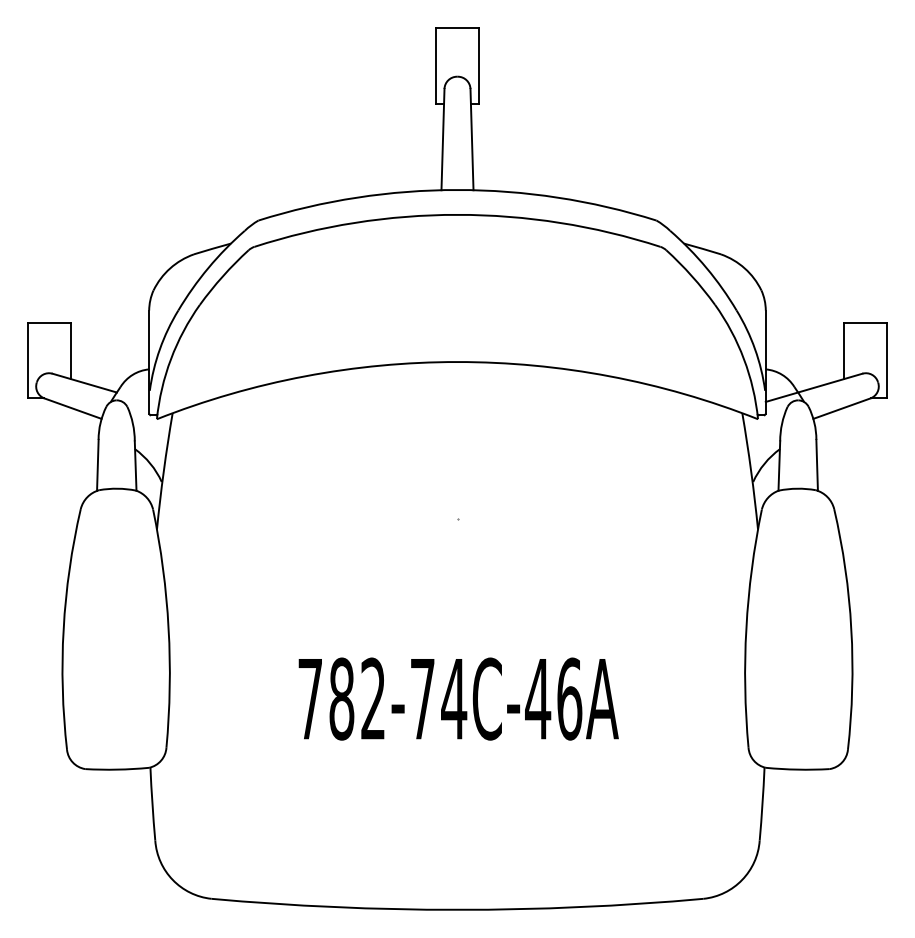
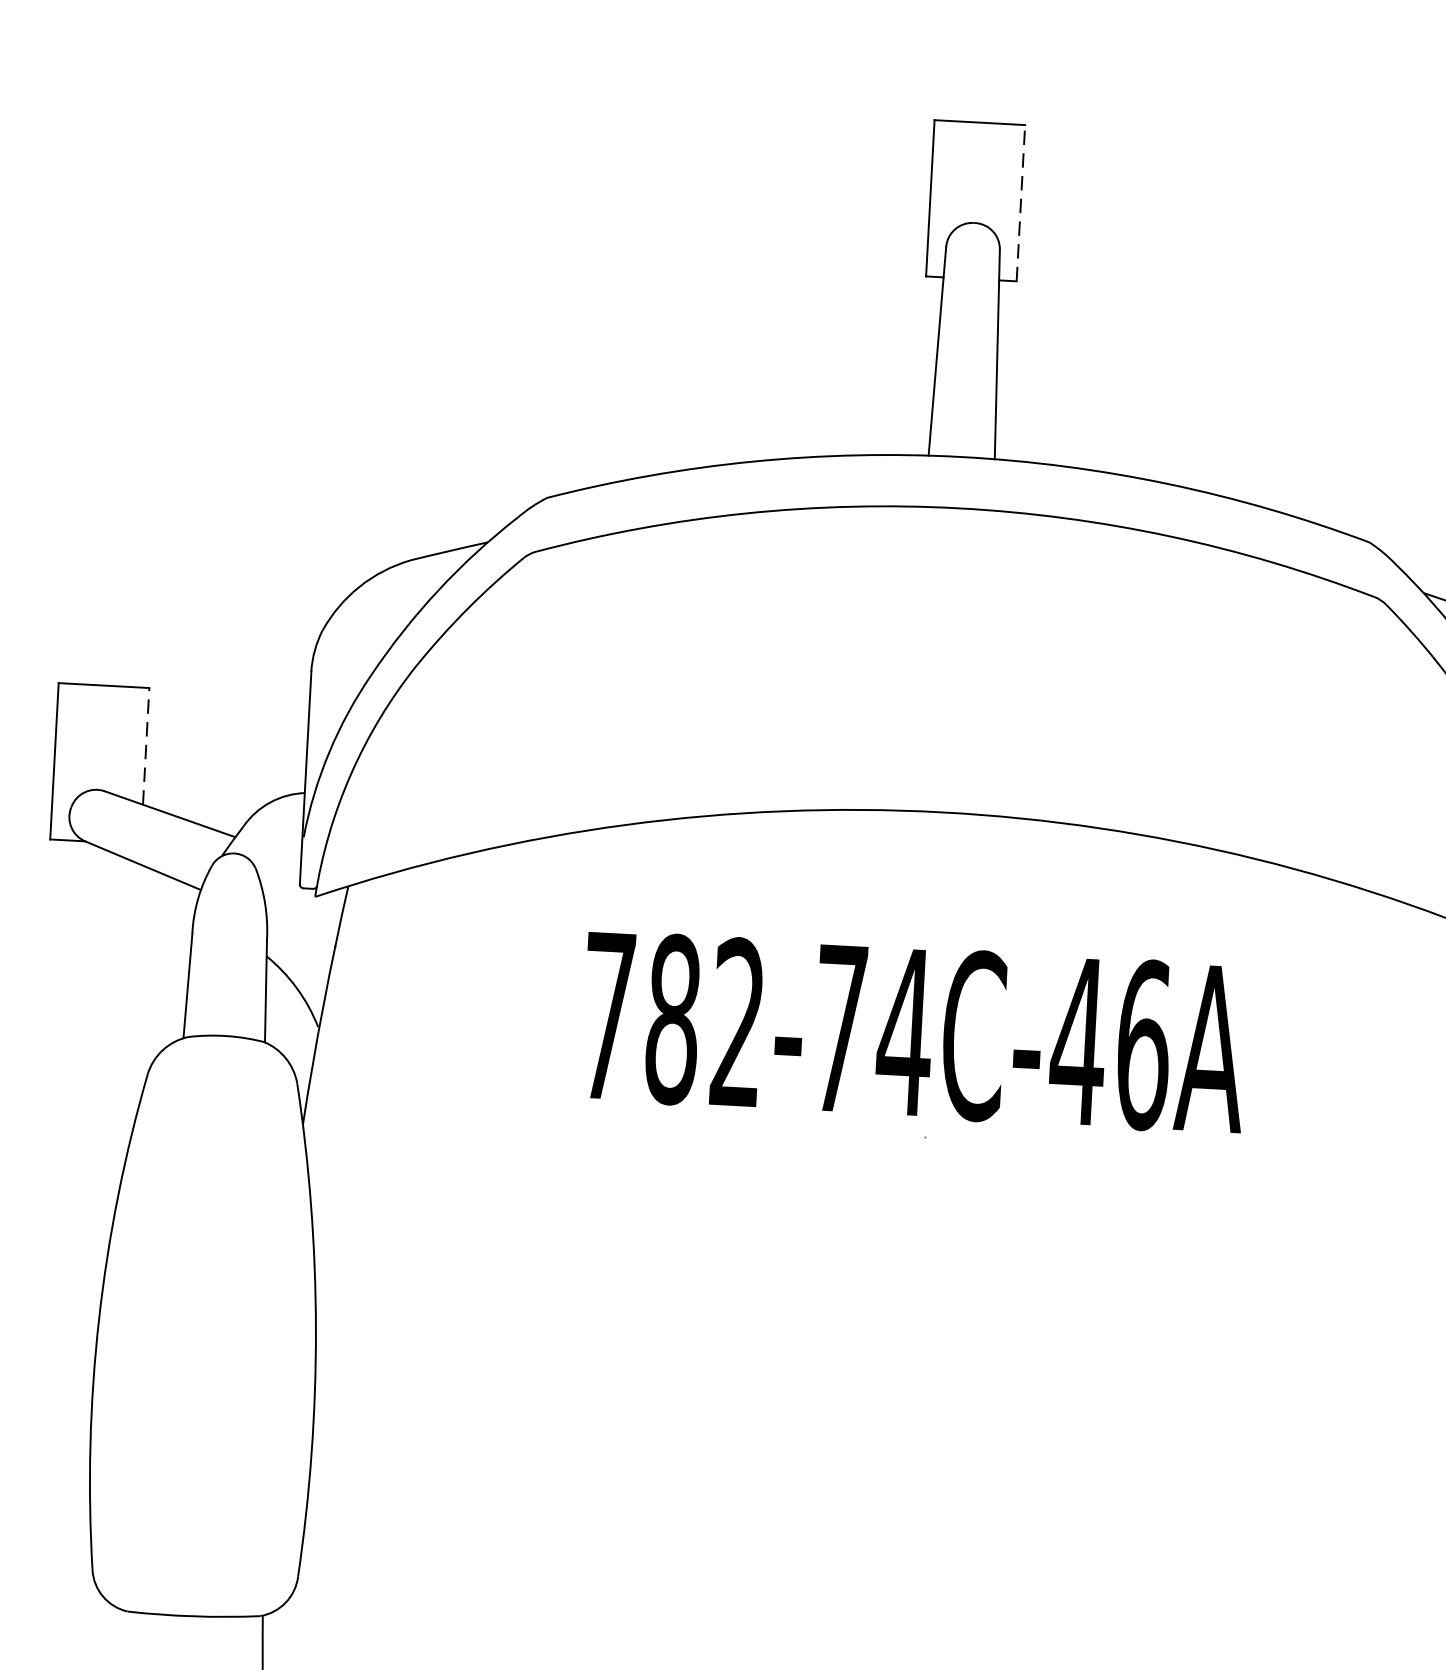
line: (479, 65) -> (1021, 202), solid -> dashed
line: (71, 350) -> (146, 745), solid -> dashed
text: (458, 698) -> (914, 1031), moved

